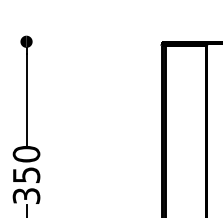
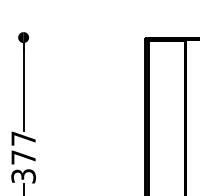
text: (26, 164) -> (23, 147), 350 -> 377

